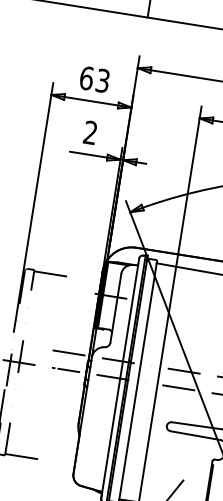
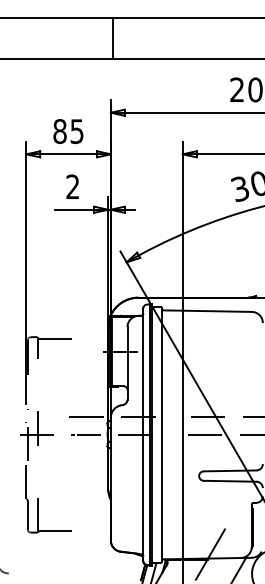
text: (94, 79) -> (68, 131), 63 -> 85

